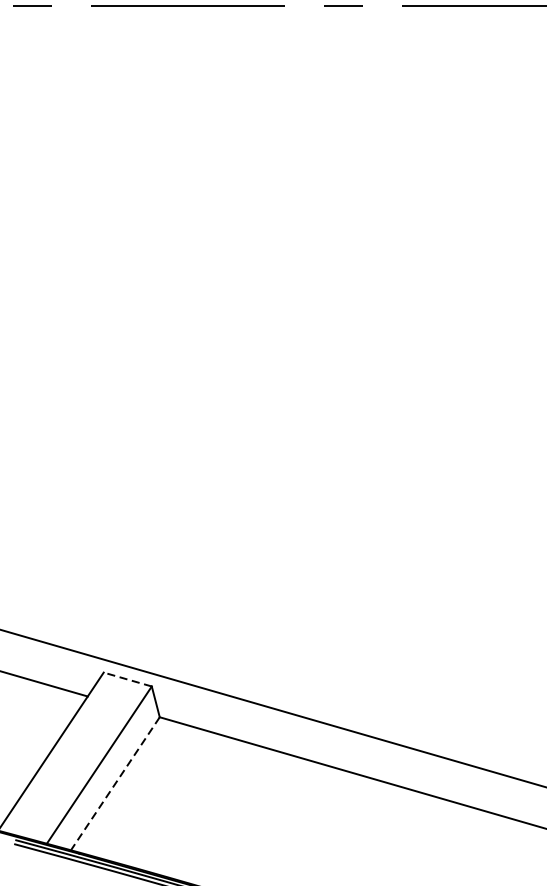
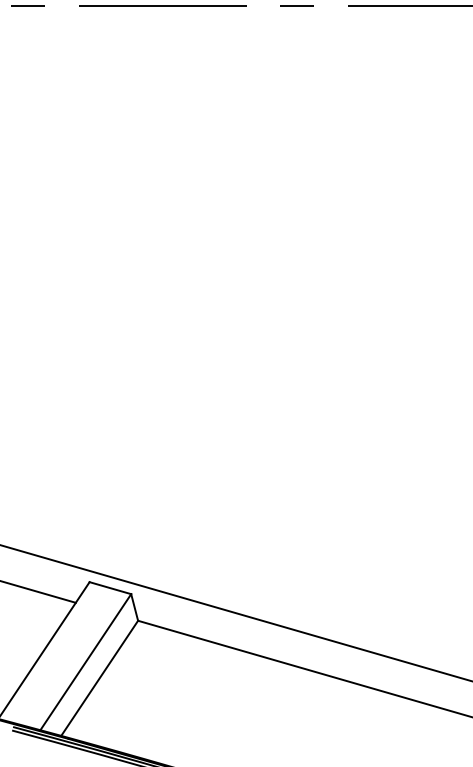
line: (127, 679) -> (110, 588), dashed -> solid
line: (115, 783) -> (99, 678), dashed -> solid

